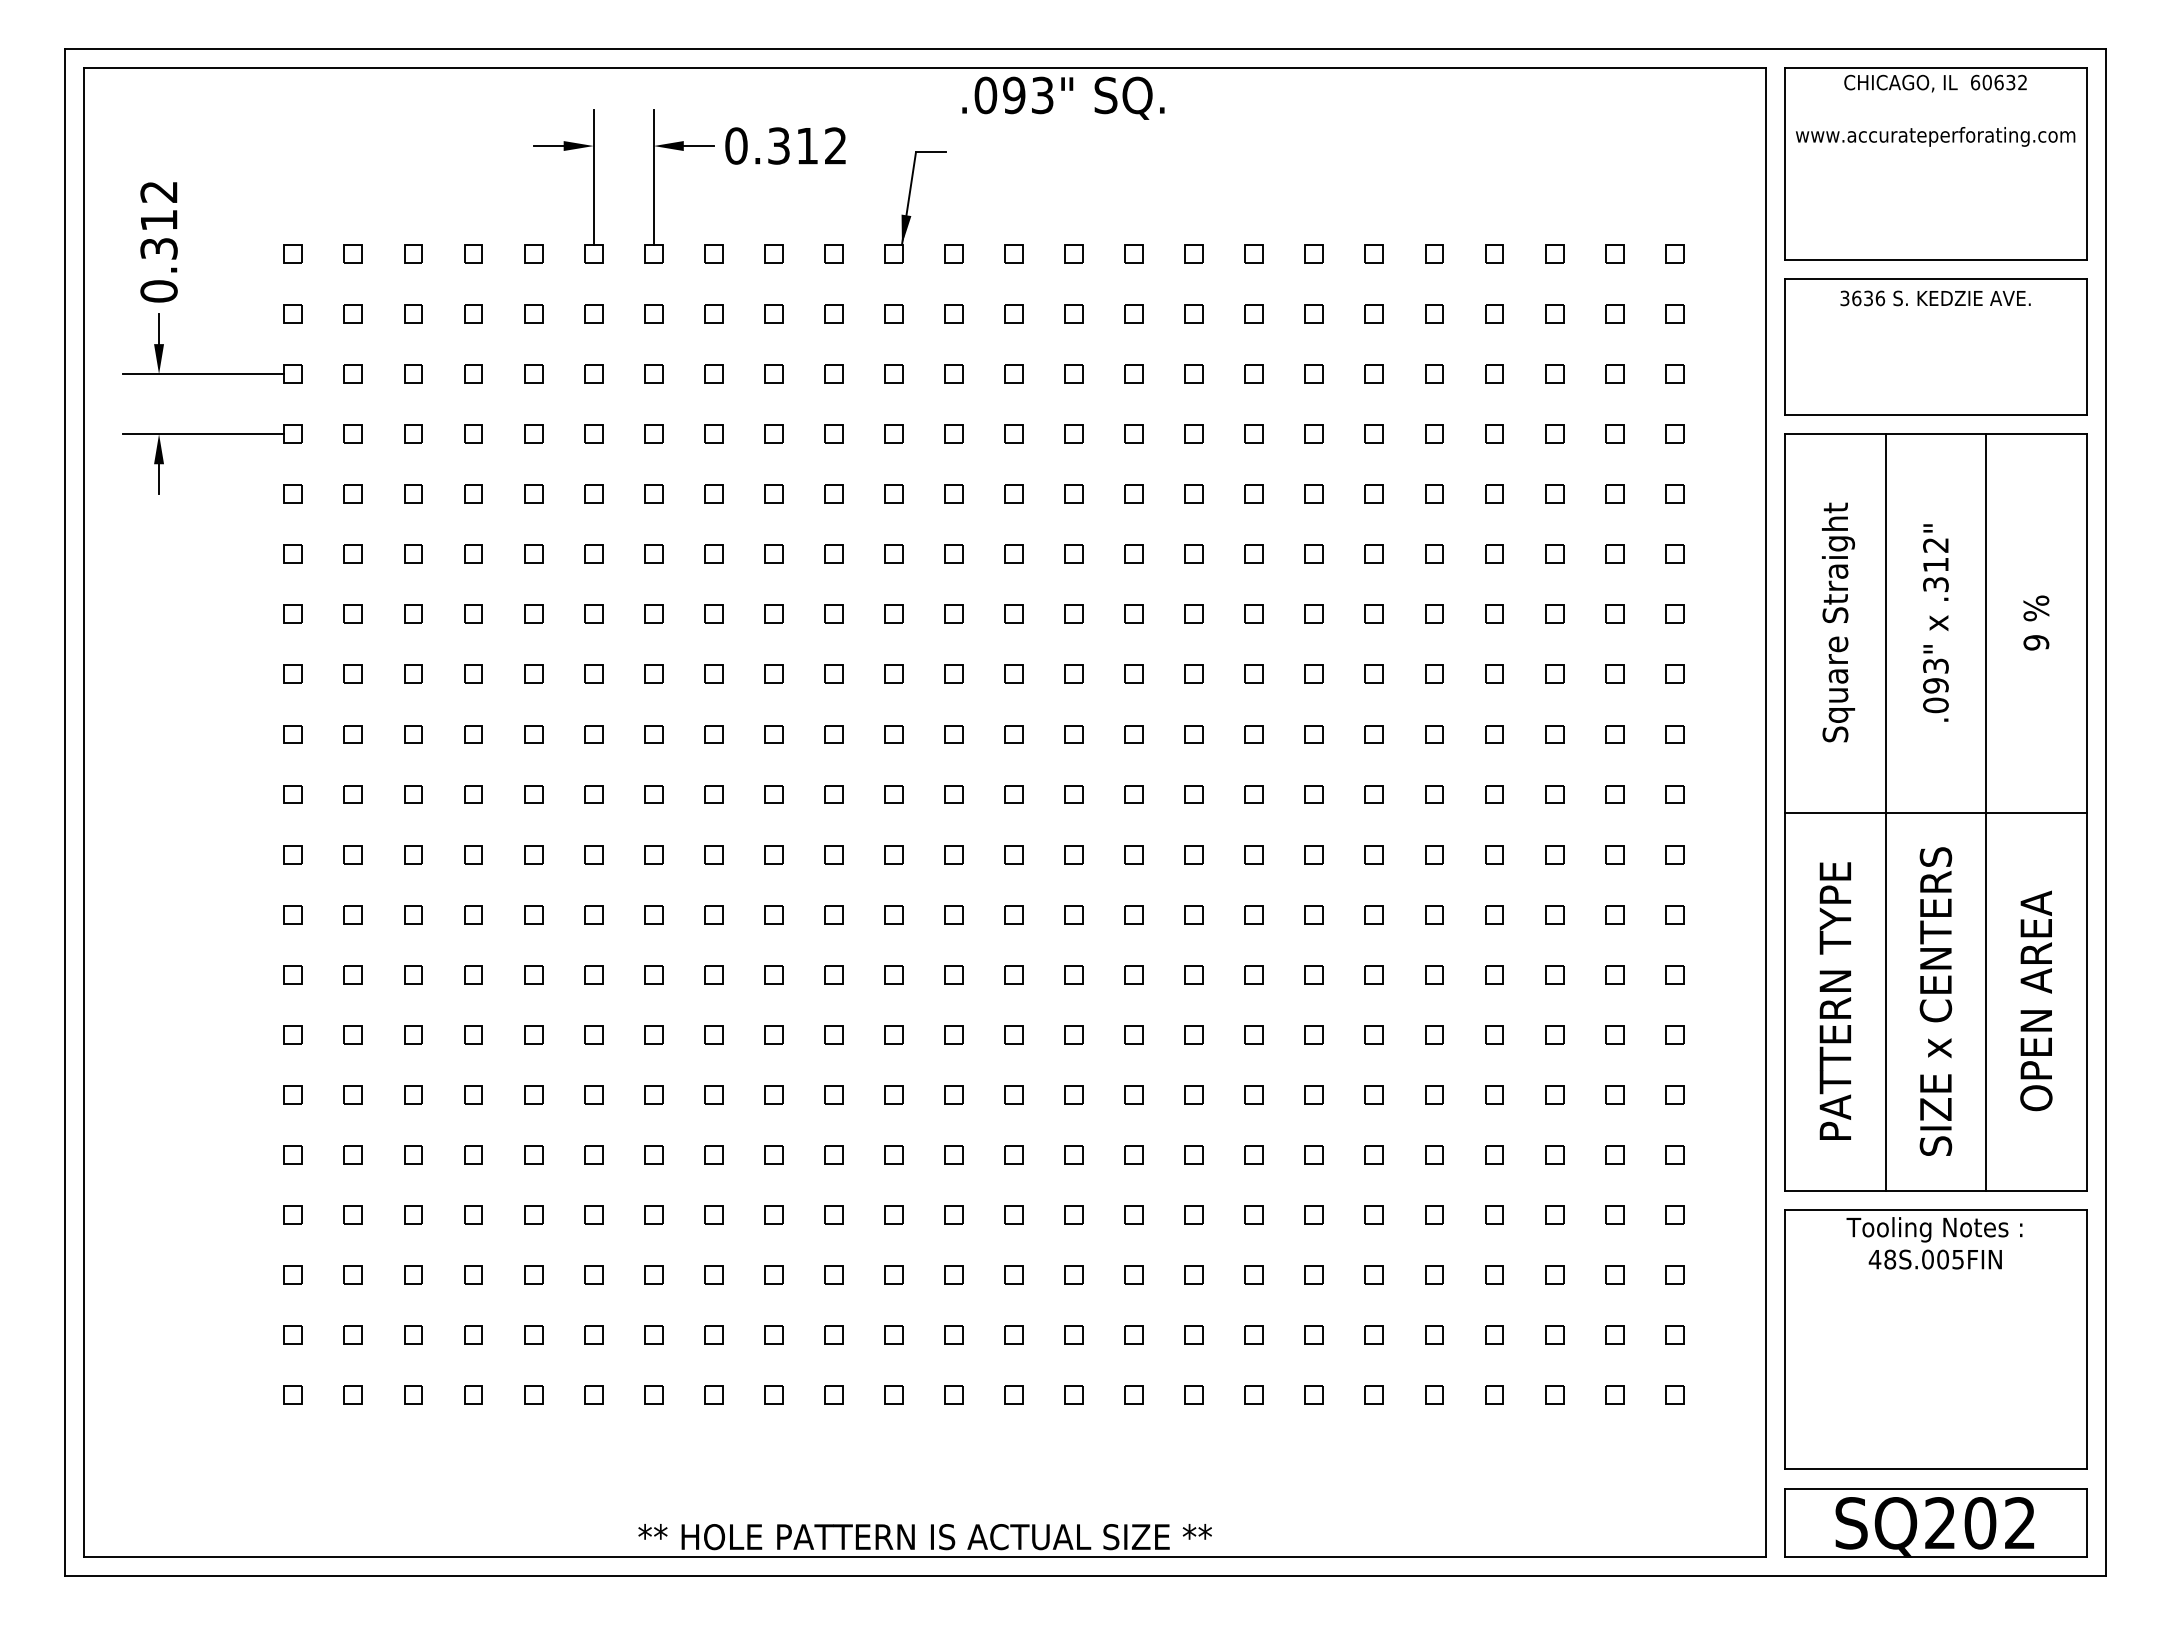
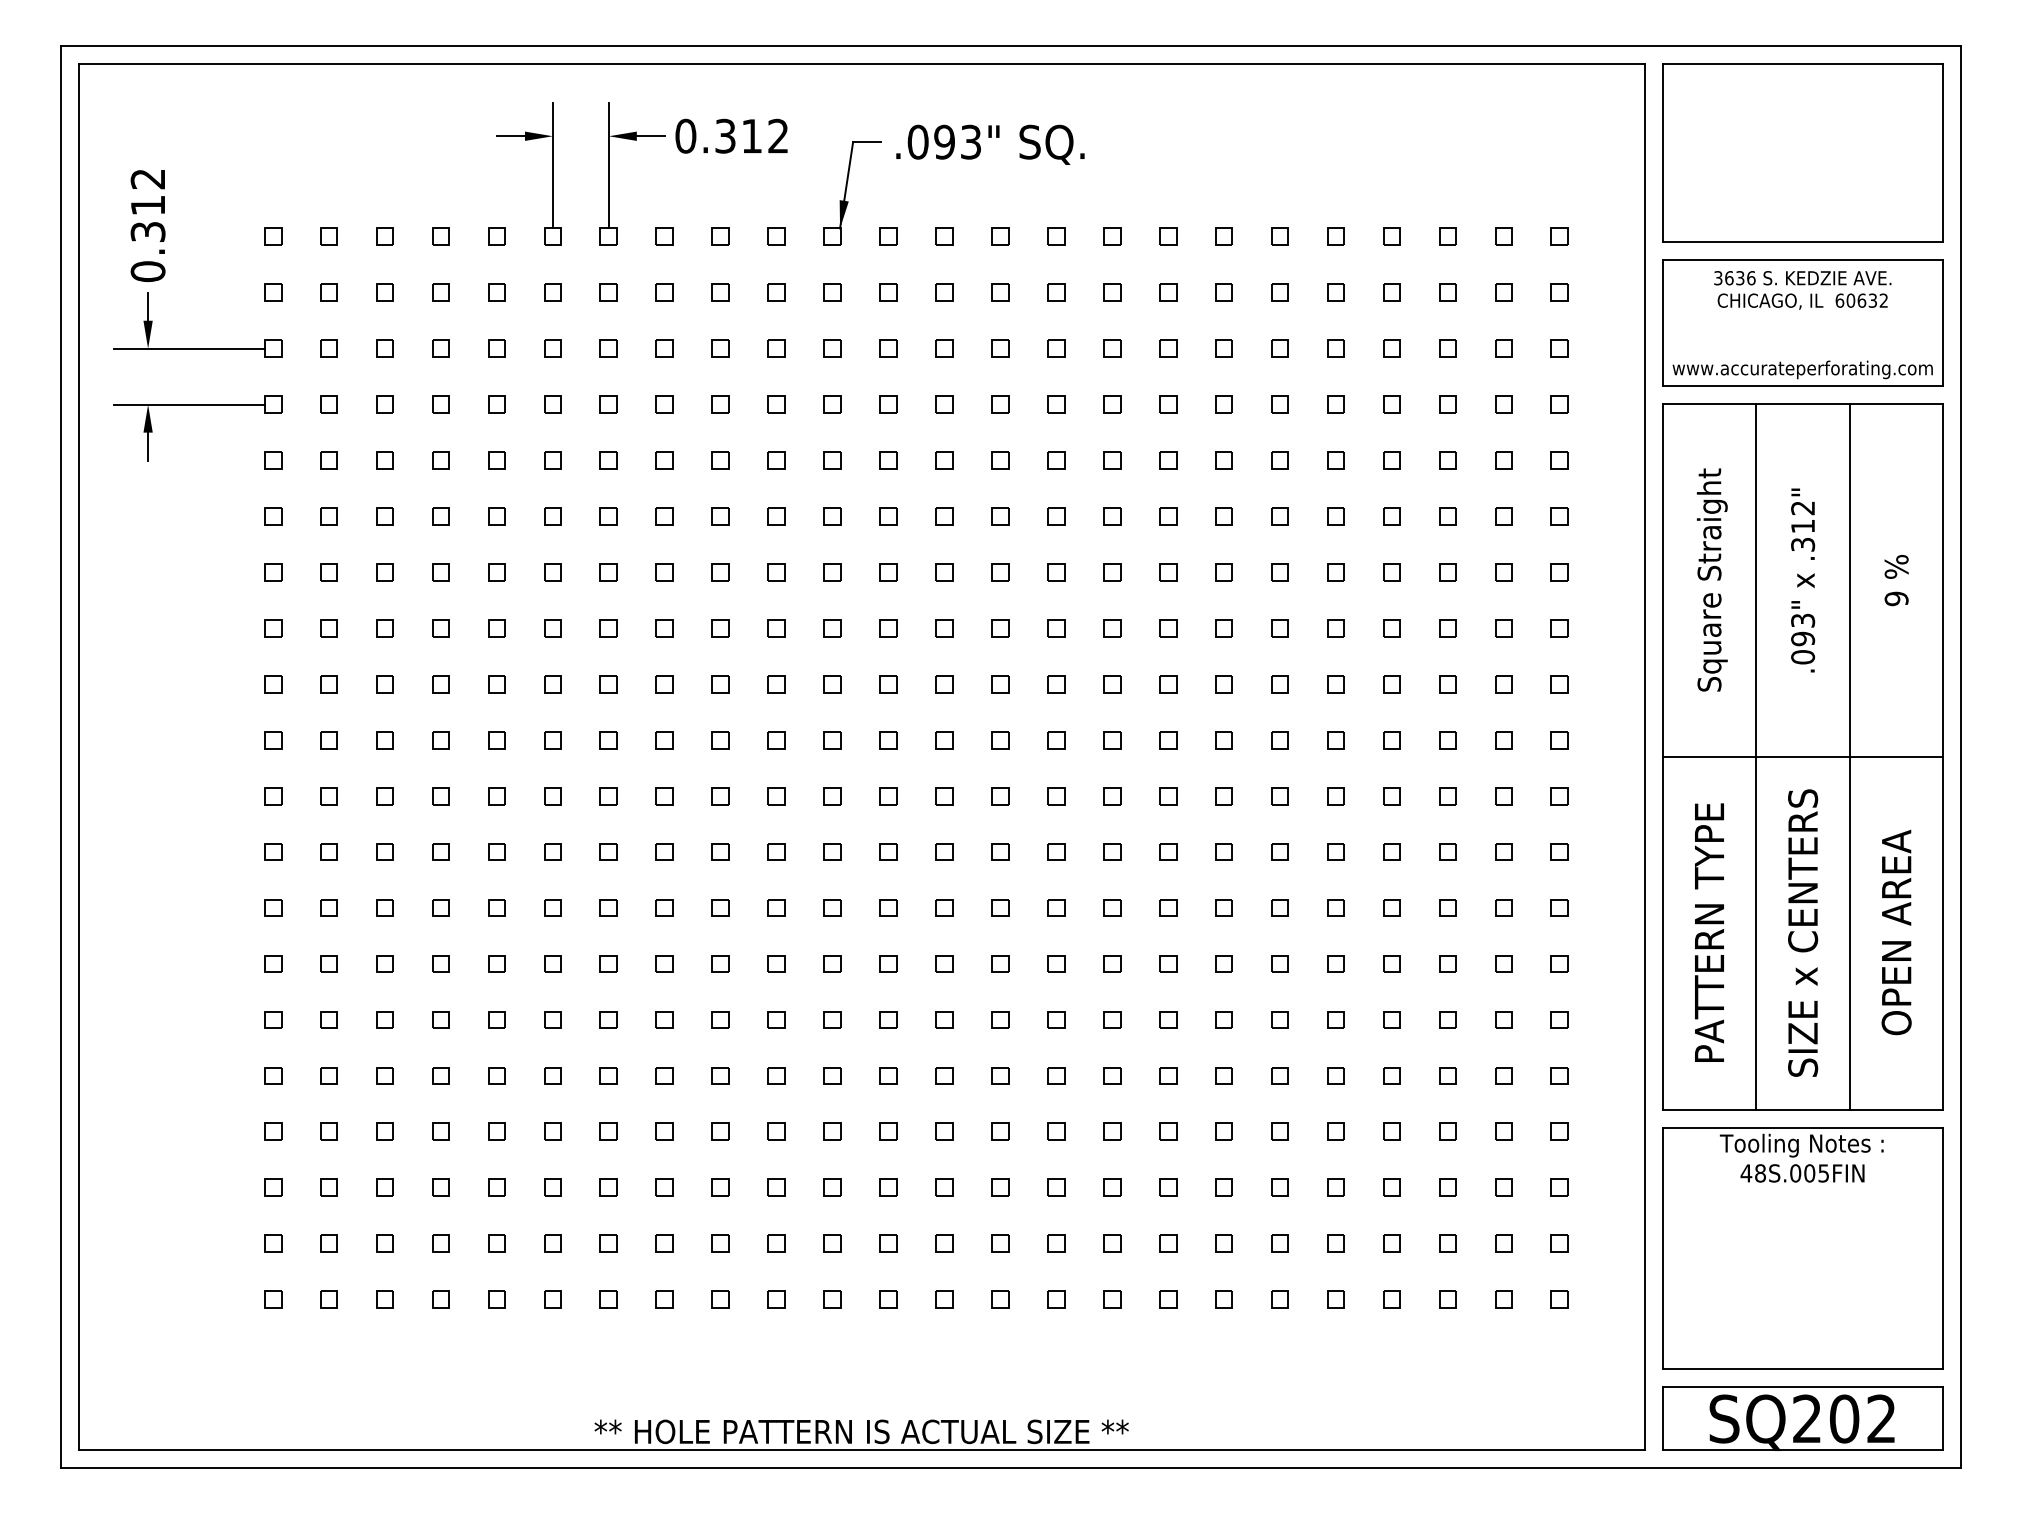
text: (1935, 83) -> (1802, 301), moved
text: (1063, 97) -> (990, 144), moved
text: (1935, 136) -> (1802, 369), moved

